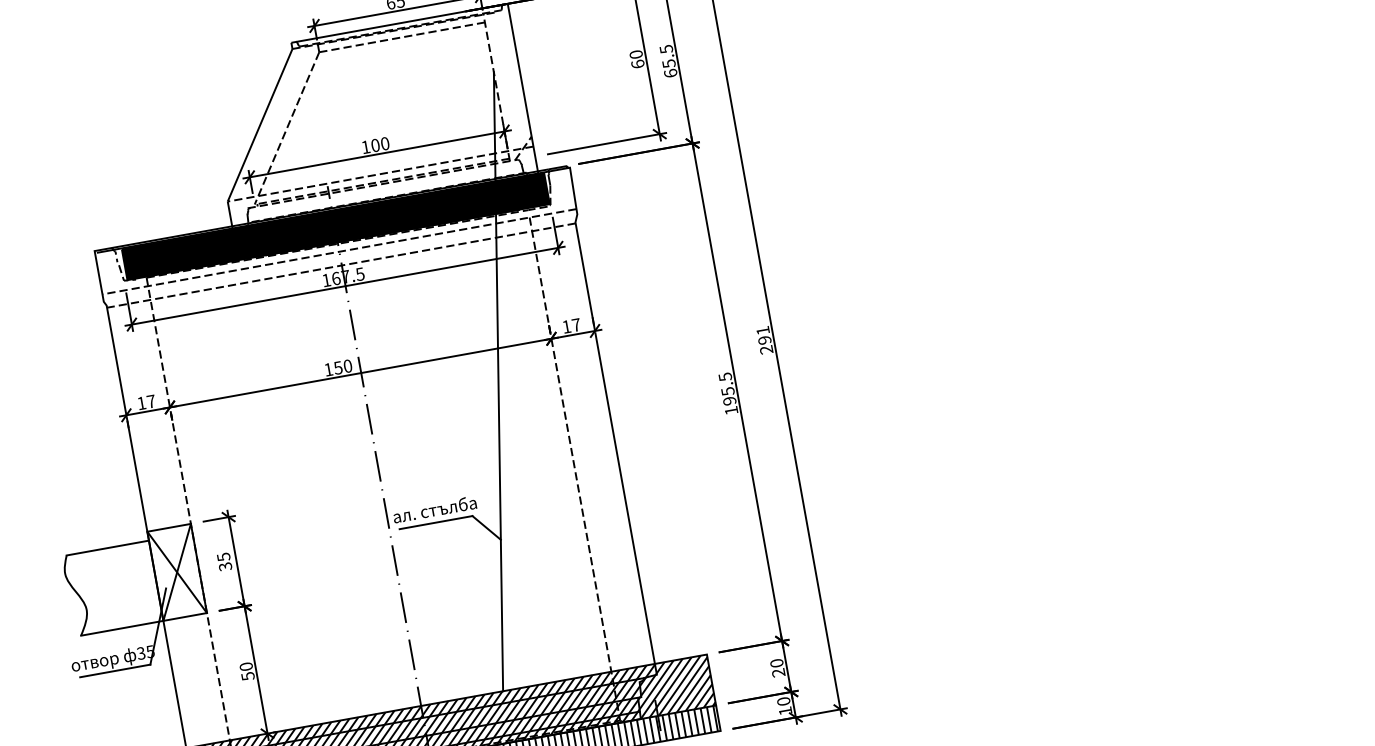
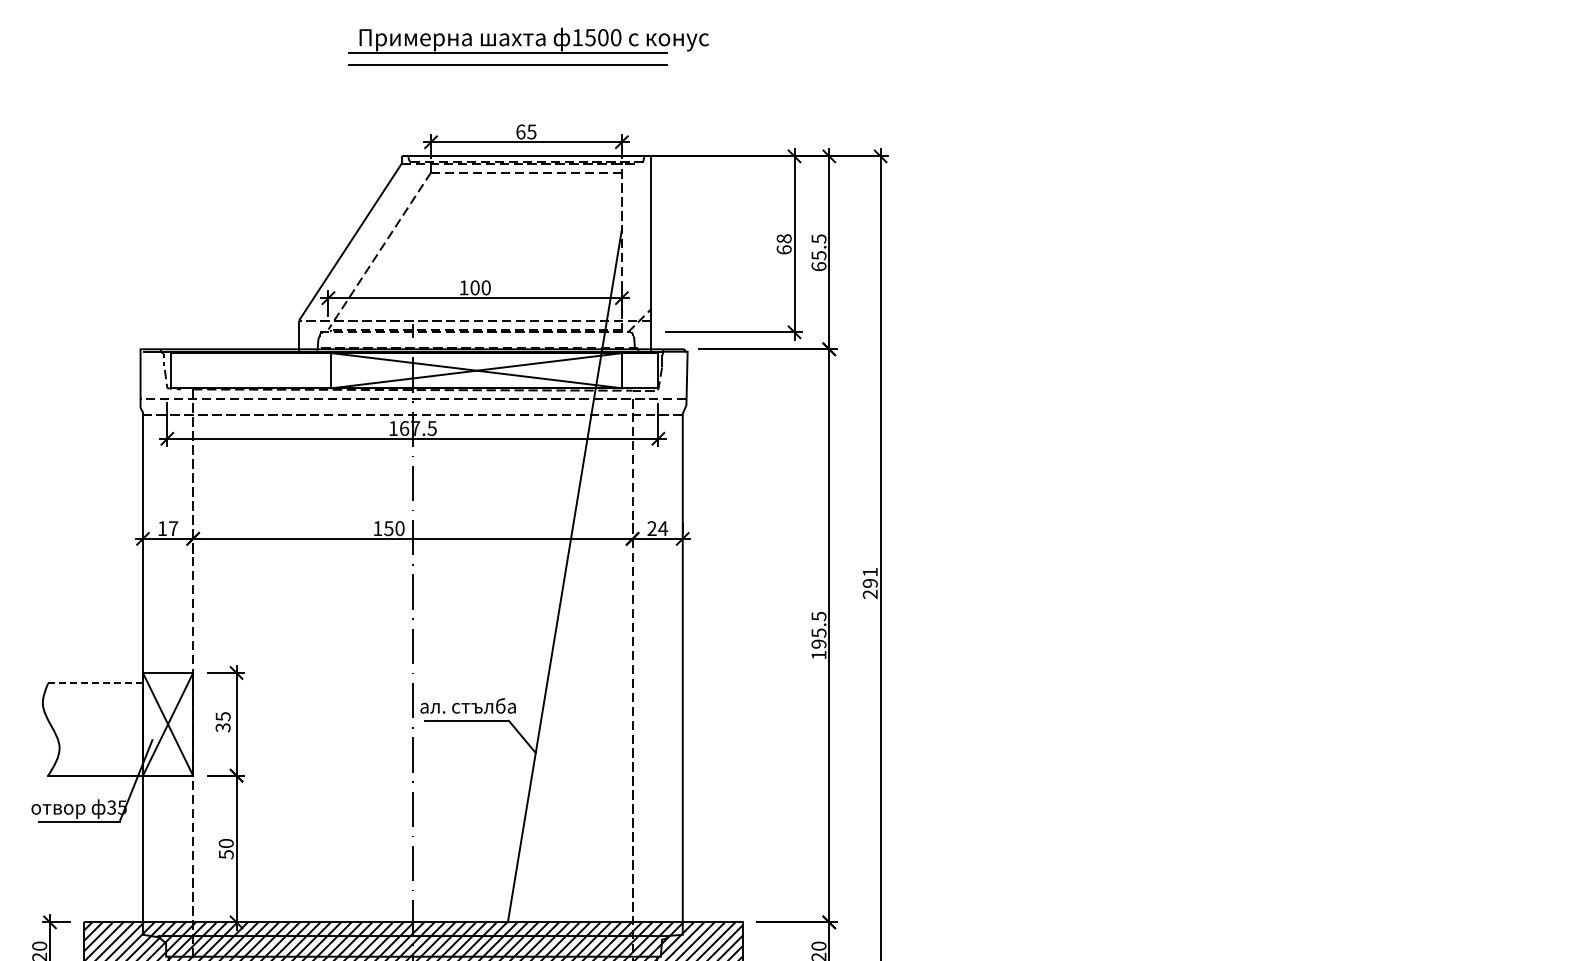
text: (636, 54) -> (784, 238), 60 -> 68
fill: (335, 226) -> (414, 370), removed
text: (571, 325) -> (657, 528), 17 -> 24
line: (107, 548) -> (95, 683), solid -> dashed

